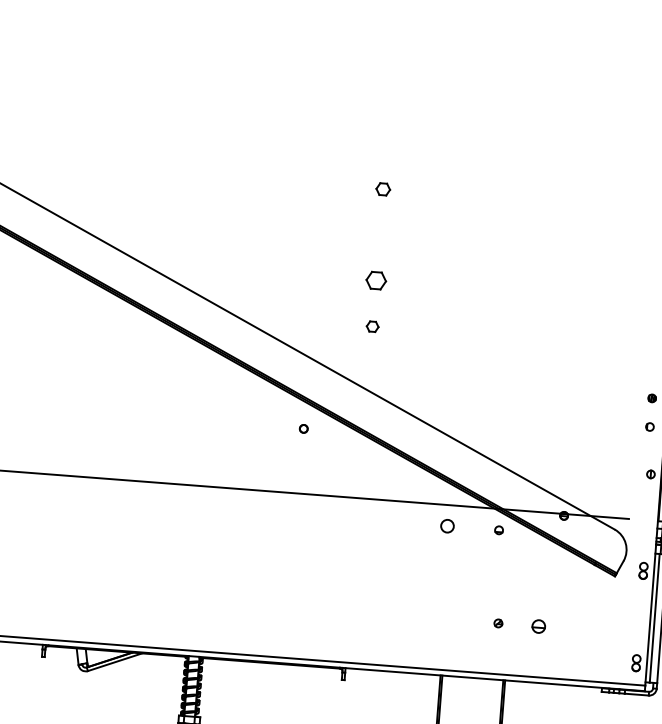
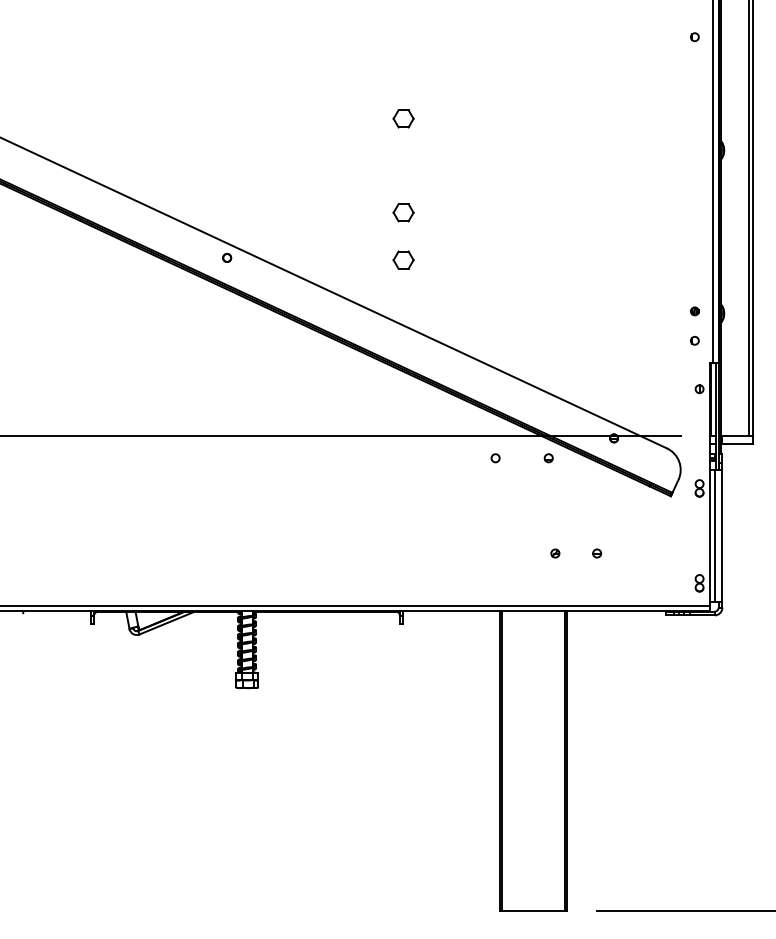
part: (383, 189) -> (403, 118), size x1.43
part: (372, 326) -> (403, 259), size x1.67
part: (304, 428) -> (227, 257), moved
circle: (447, 526) -> (495, 458), size x0.62
part: (539, 626) -> (597, 553), size x0.62

